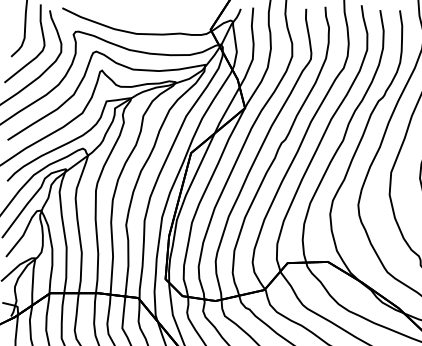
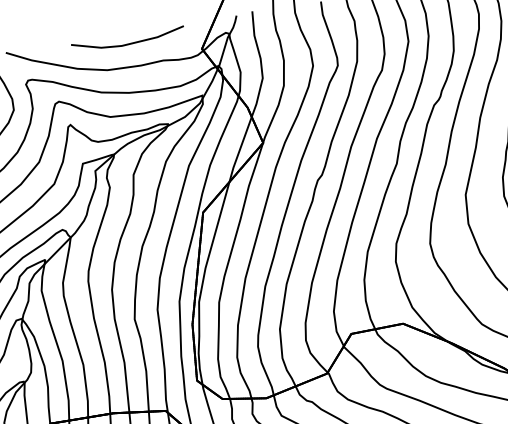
line: (155, 16) -> (127, 43), added

